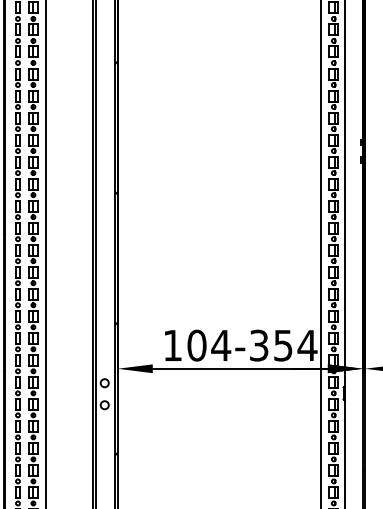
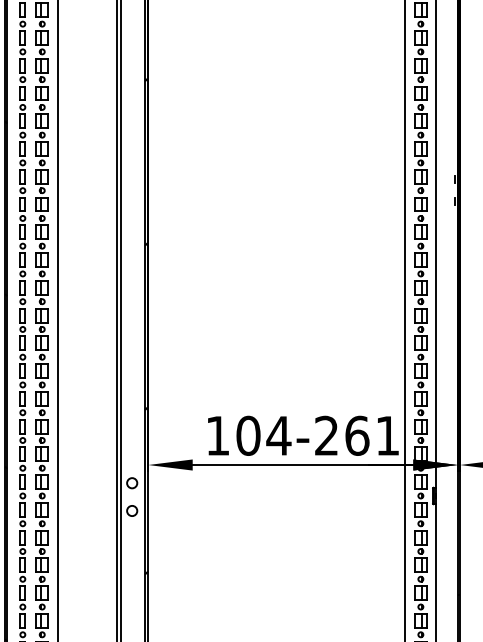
text: (283, 345) -> (357, 435), 104-354 -> 104-261

